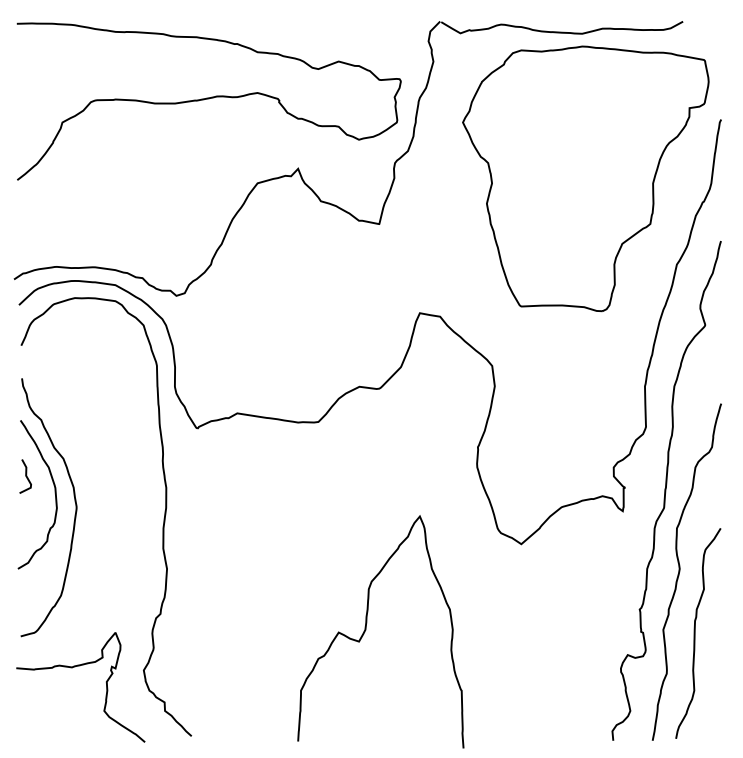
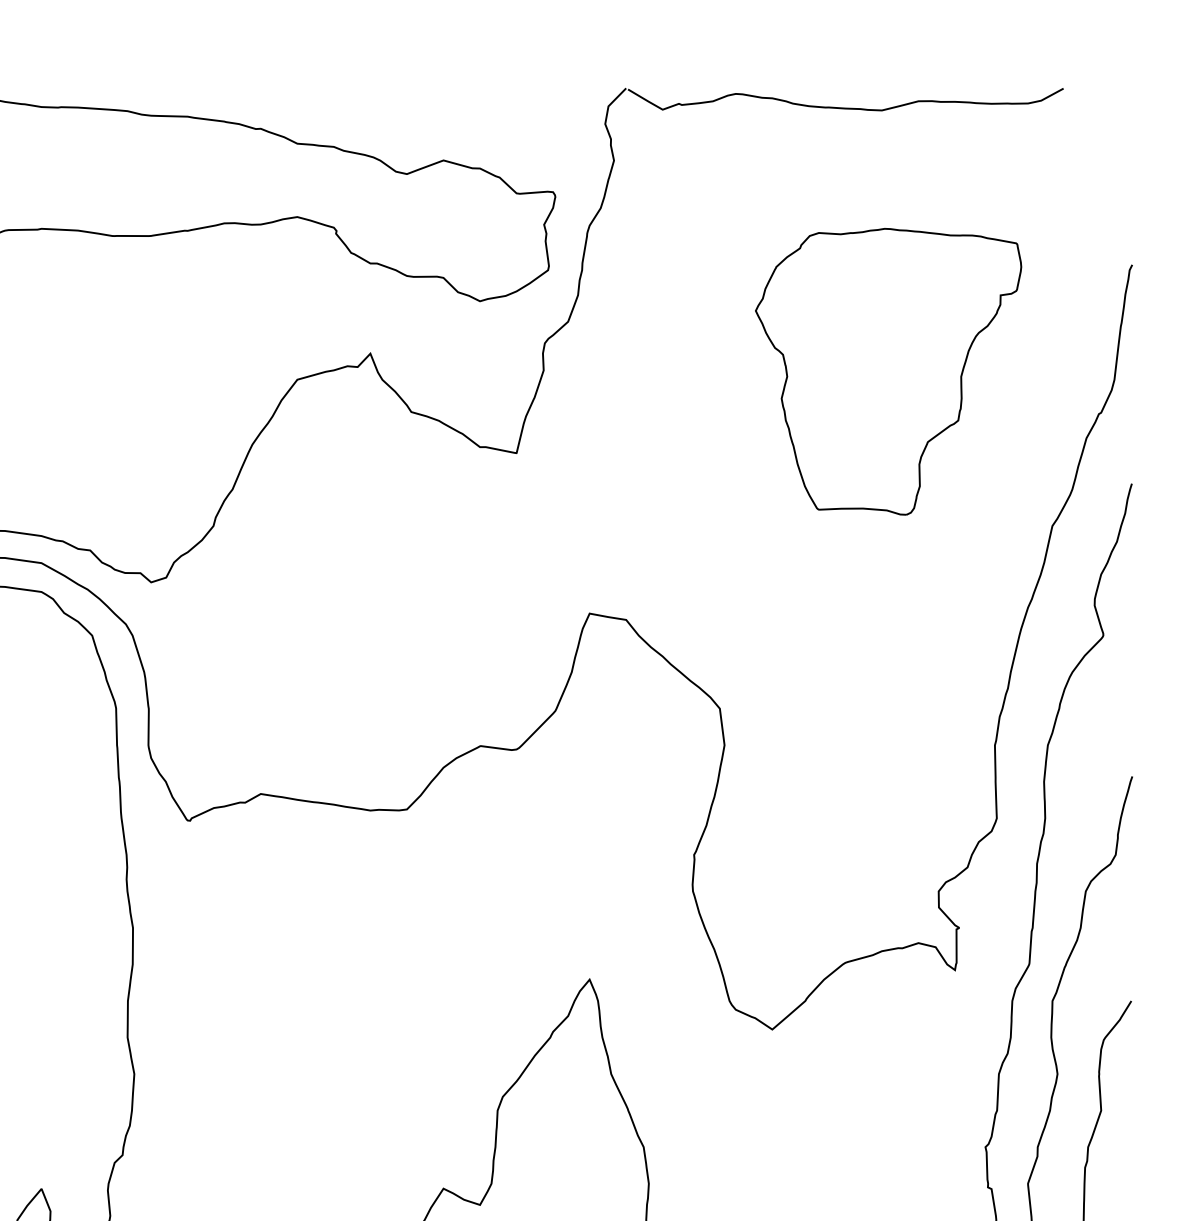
part: (585, 178) -> (887, 371), size x0.6

